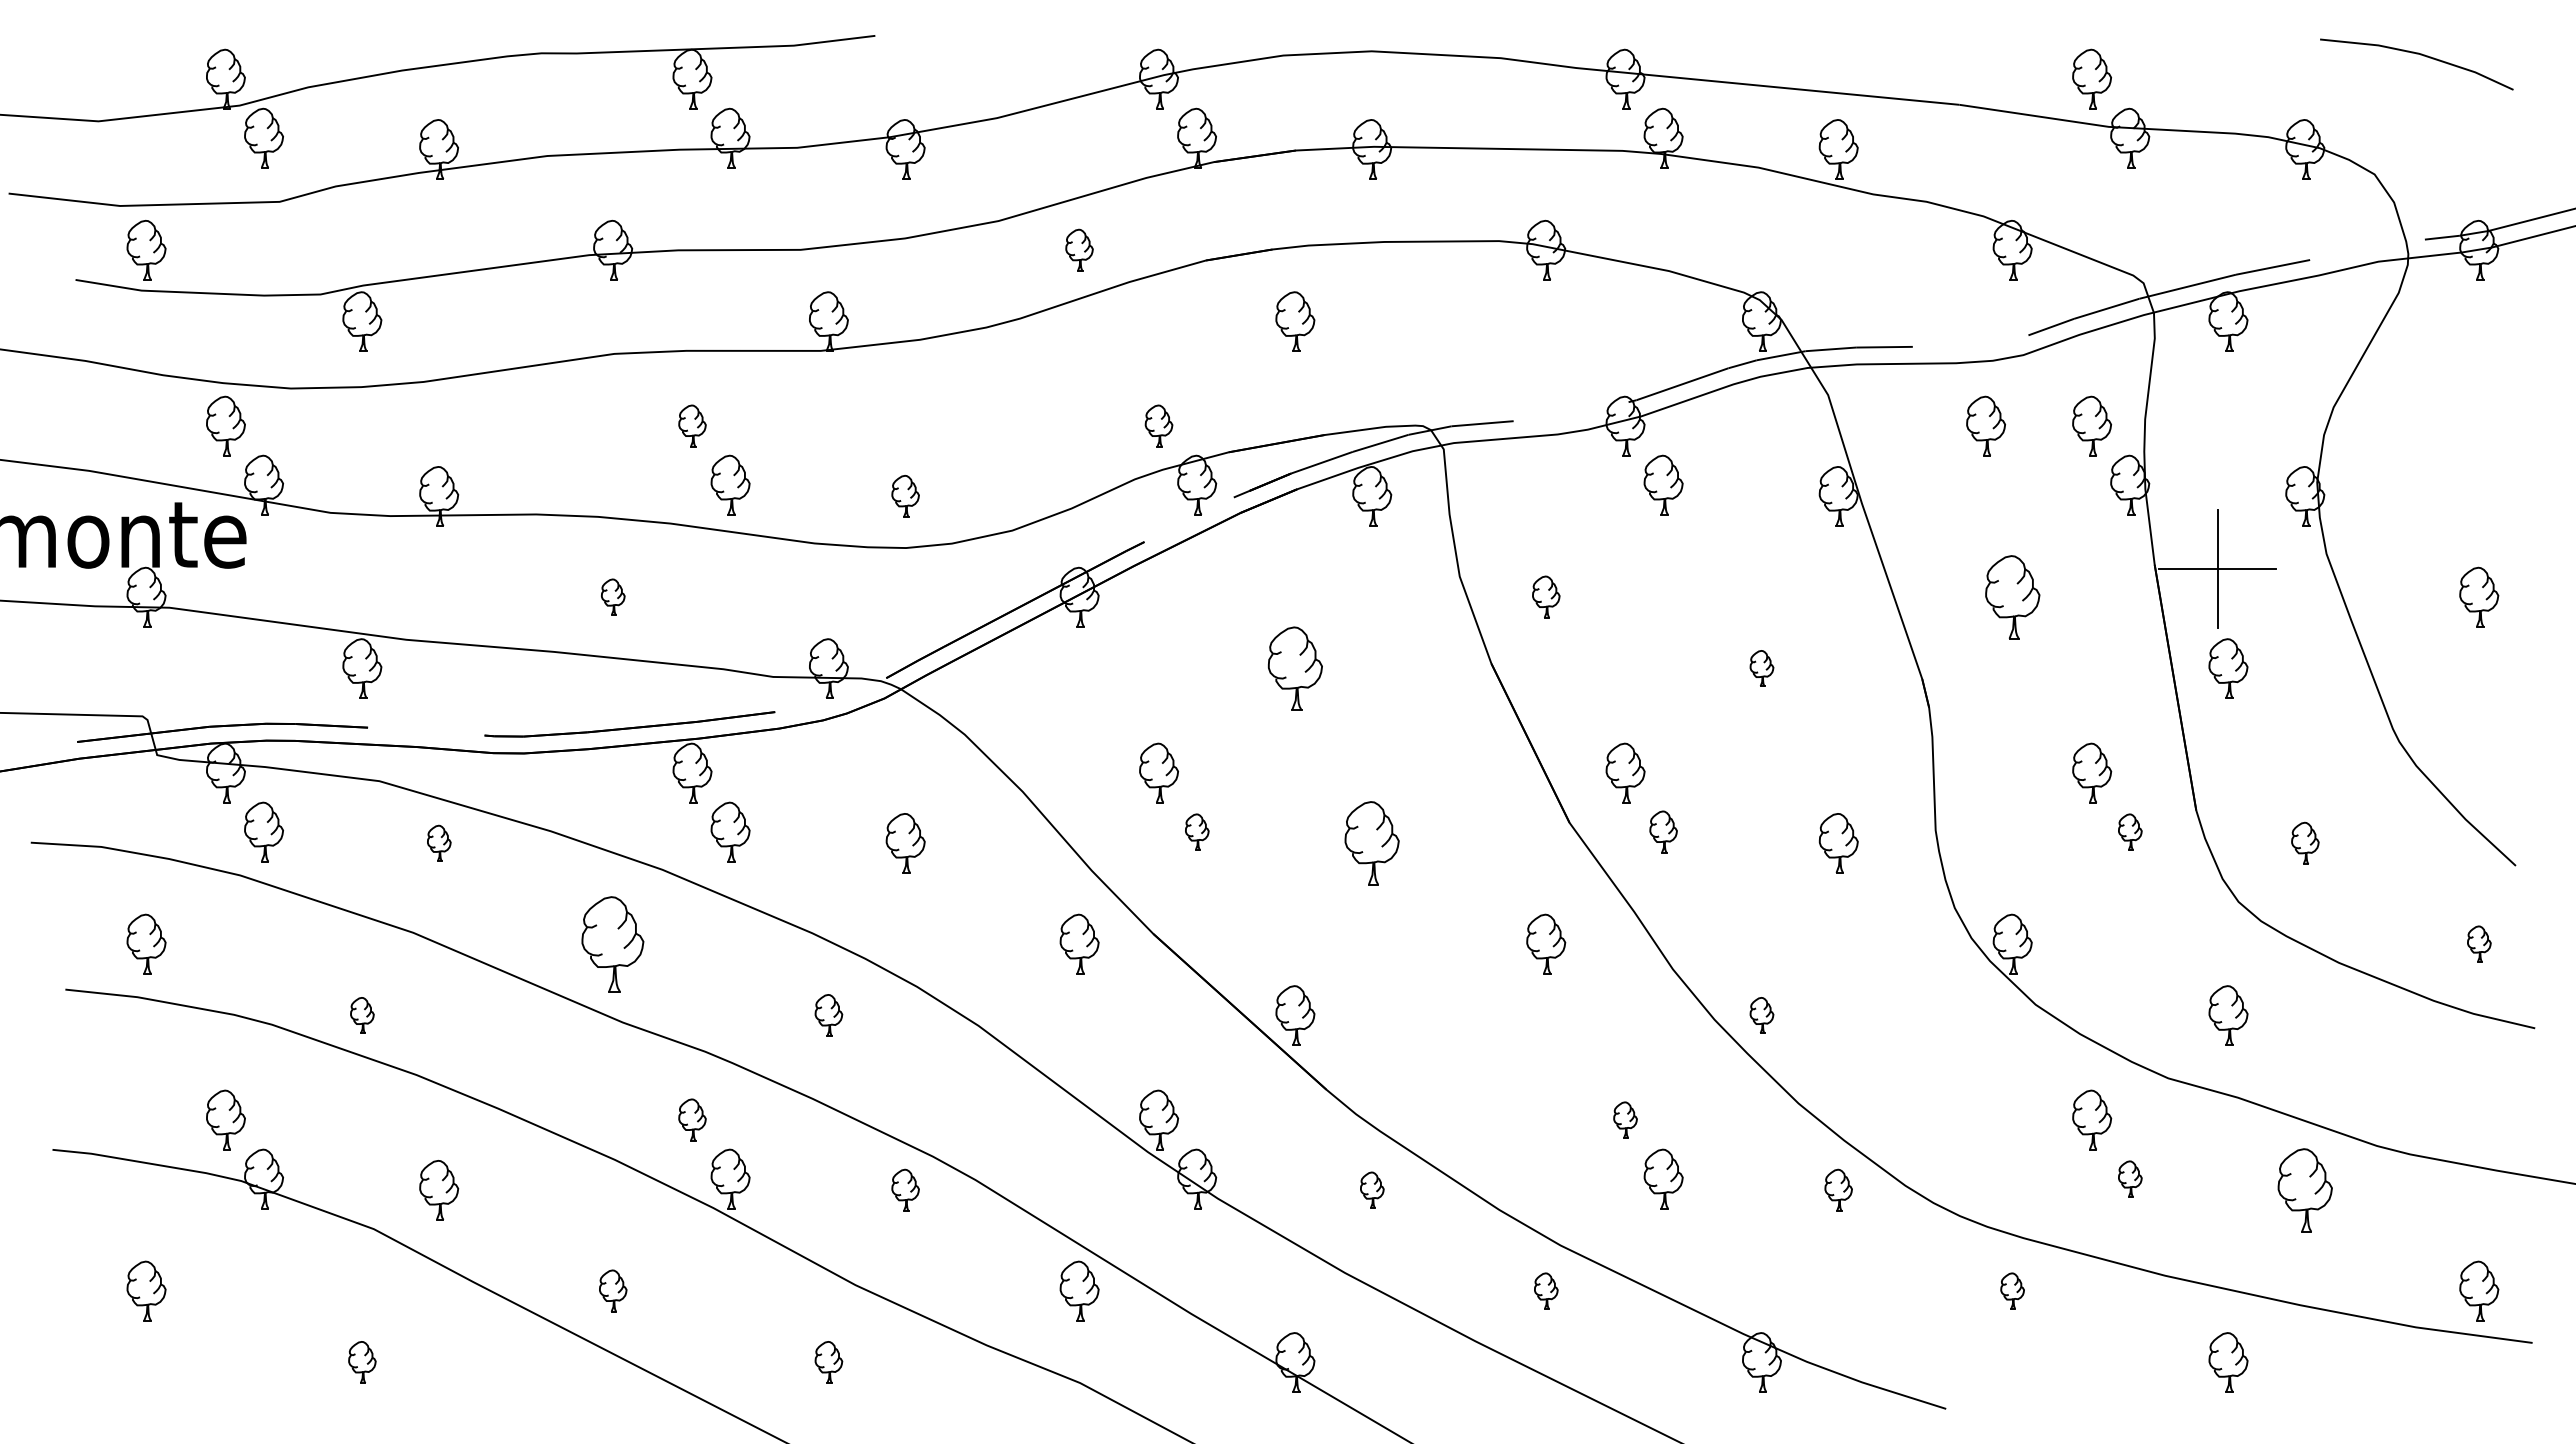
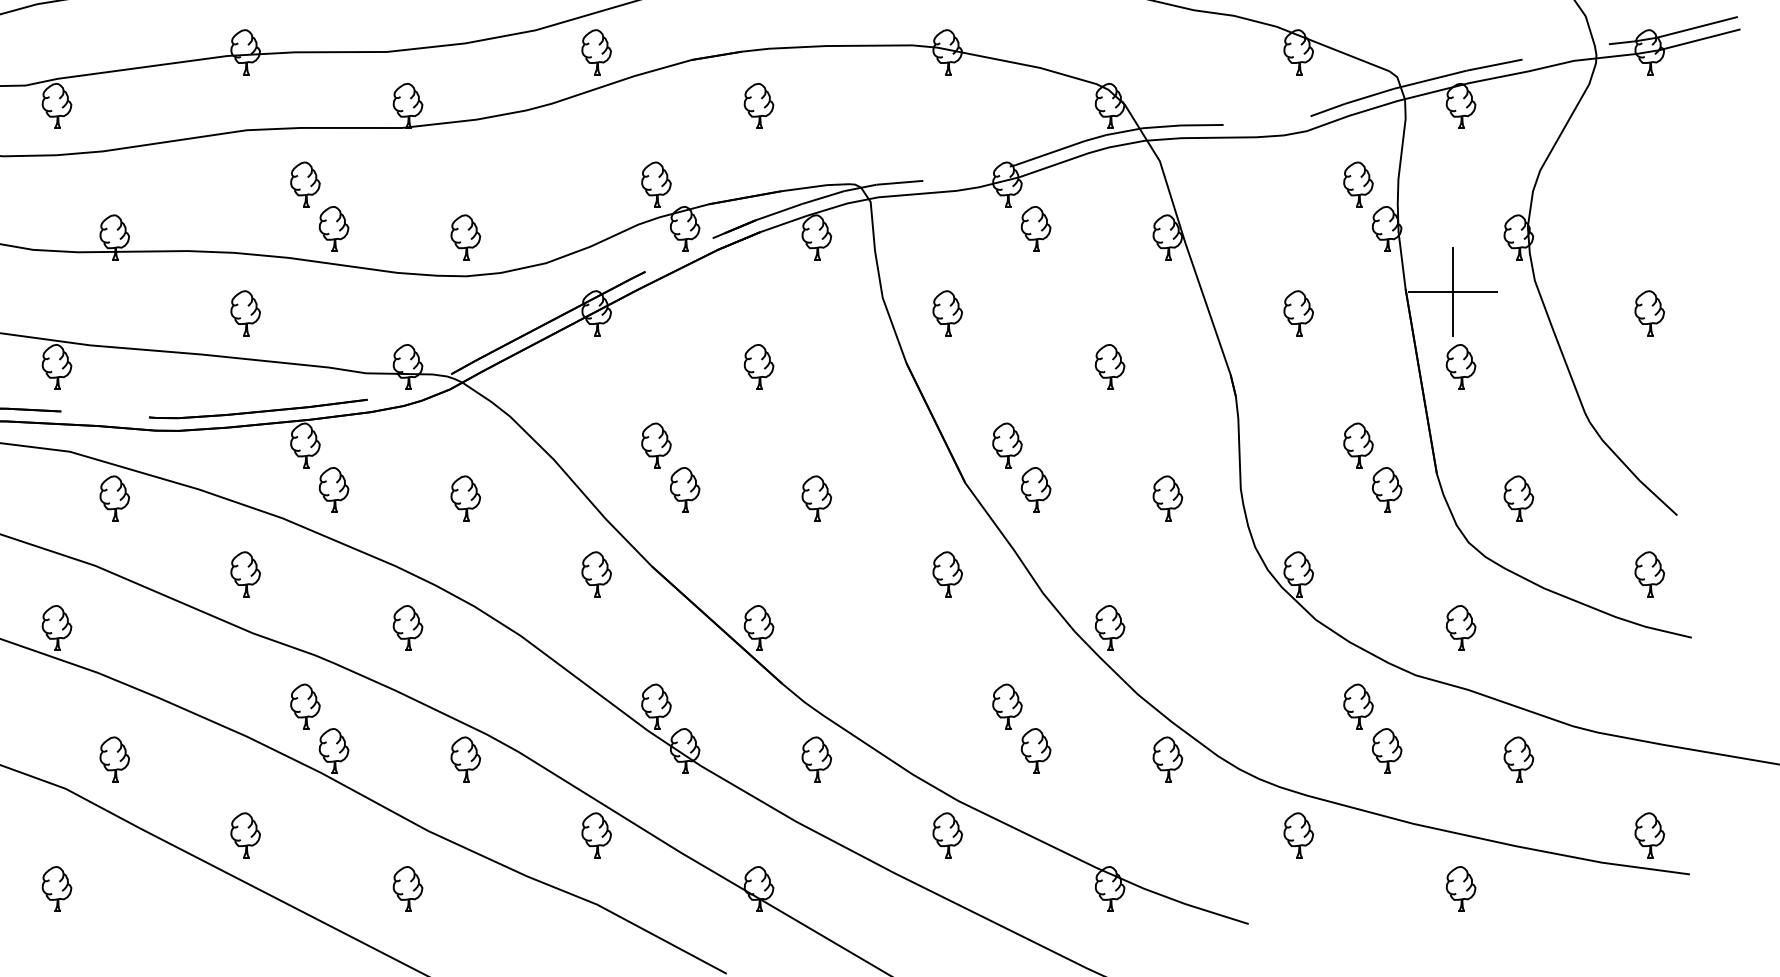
part: (1079, 250) -> (596, 52), size x1.43
part: (692, 425) -> (305, 184), size x1.43
part: (1158, 425) -> (656, 184), size x1.43
part: (1985, 425) -> (1278, 184), removed
part: (905, 496) -> (465, 237), size x1.43
part: (613, 596) -> (245, 312), size x1.67
part: (1546, 596) -> (947, 312), size x1.43
part: (2012, 596) -> (1298, 312), size x0.71
part: (1295, 668) -> (759, 366), size x0.71
part: (1761, 668) -> (1109, 366), size x1.67
part: (1197, 831) -> (685, 489), size x1.67
part: (1663, 831) -> (1036, 489), size x1.43
part: (2130, 831) -> (1387, 489), size x1.67
part: (439, 843) -> (115, 498), size x1.67
part: (1372, 843) -> (817, 498), size x0.71
part: (2305, 843) -> (1519, 498), size x1.43
part: (613, 943) -> (245, 573), size x0.62
part: (2479, 943) -> (1649, 573), size x1.67
part: (362, 1015) -> (57, 628), size x1.67
part: (828, 1015) -> (407, 628), size x1.43
part: (1761, 1015) -> (1109, 628), size x1.67
part: (692, 1119) -> (305, 706), size x1.43
part: (1625, 1119) -> (1007, 706), size x1.67
part: (2130, 1178) -> (1387, 750), size x1.67
part: (1372, 1189) -> (817, 758), size x1.67
part: (2305, 1189) -> (1519, 758), size x0.71
part: (905, 1190) -> (465, 759), size x1.43
part: (1838, 1190) -> (1167, 759), size x1.43
part: (613, 1290) -> (245, 834), size x1.43
part: (1546, 1290) -> (947, 834), size x1.67
part: (2012, 1290) -> (1298, 834), size x1.67
part: (362, 1362) -> (57, 889), size x1.43
part: (828, 1362) -> (407, 889), size x1.43

